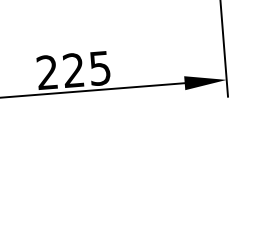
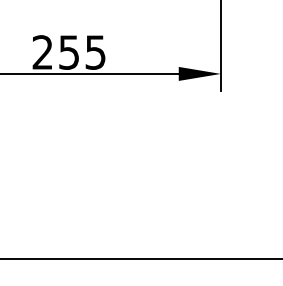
text: (73, 70) -> (68, 52), 225 -> 255

